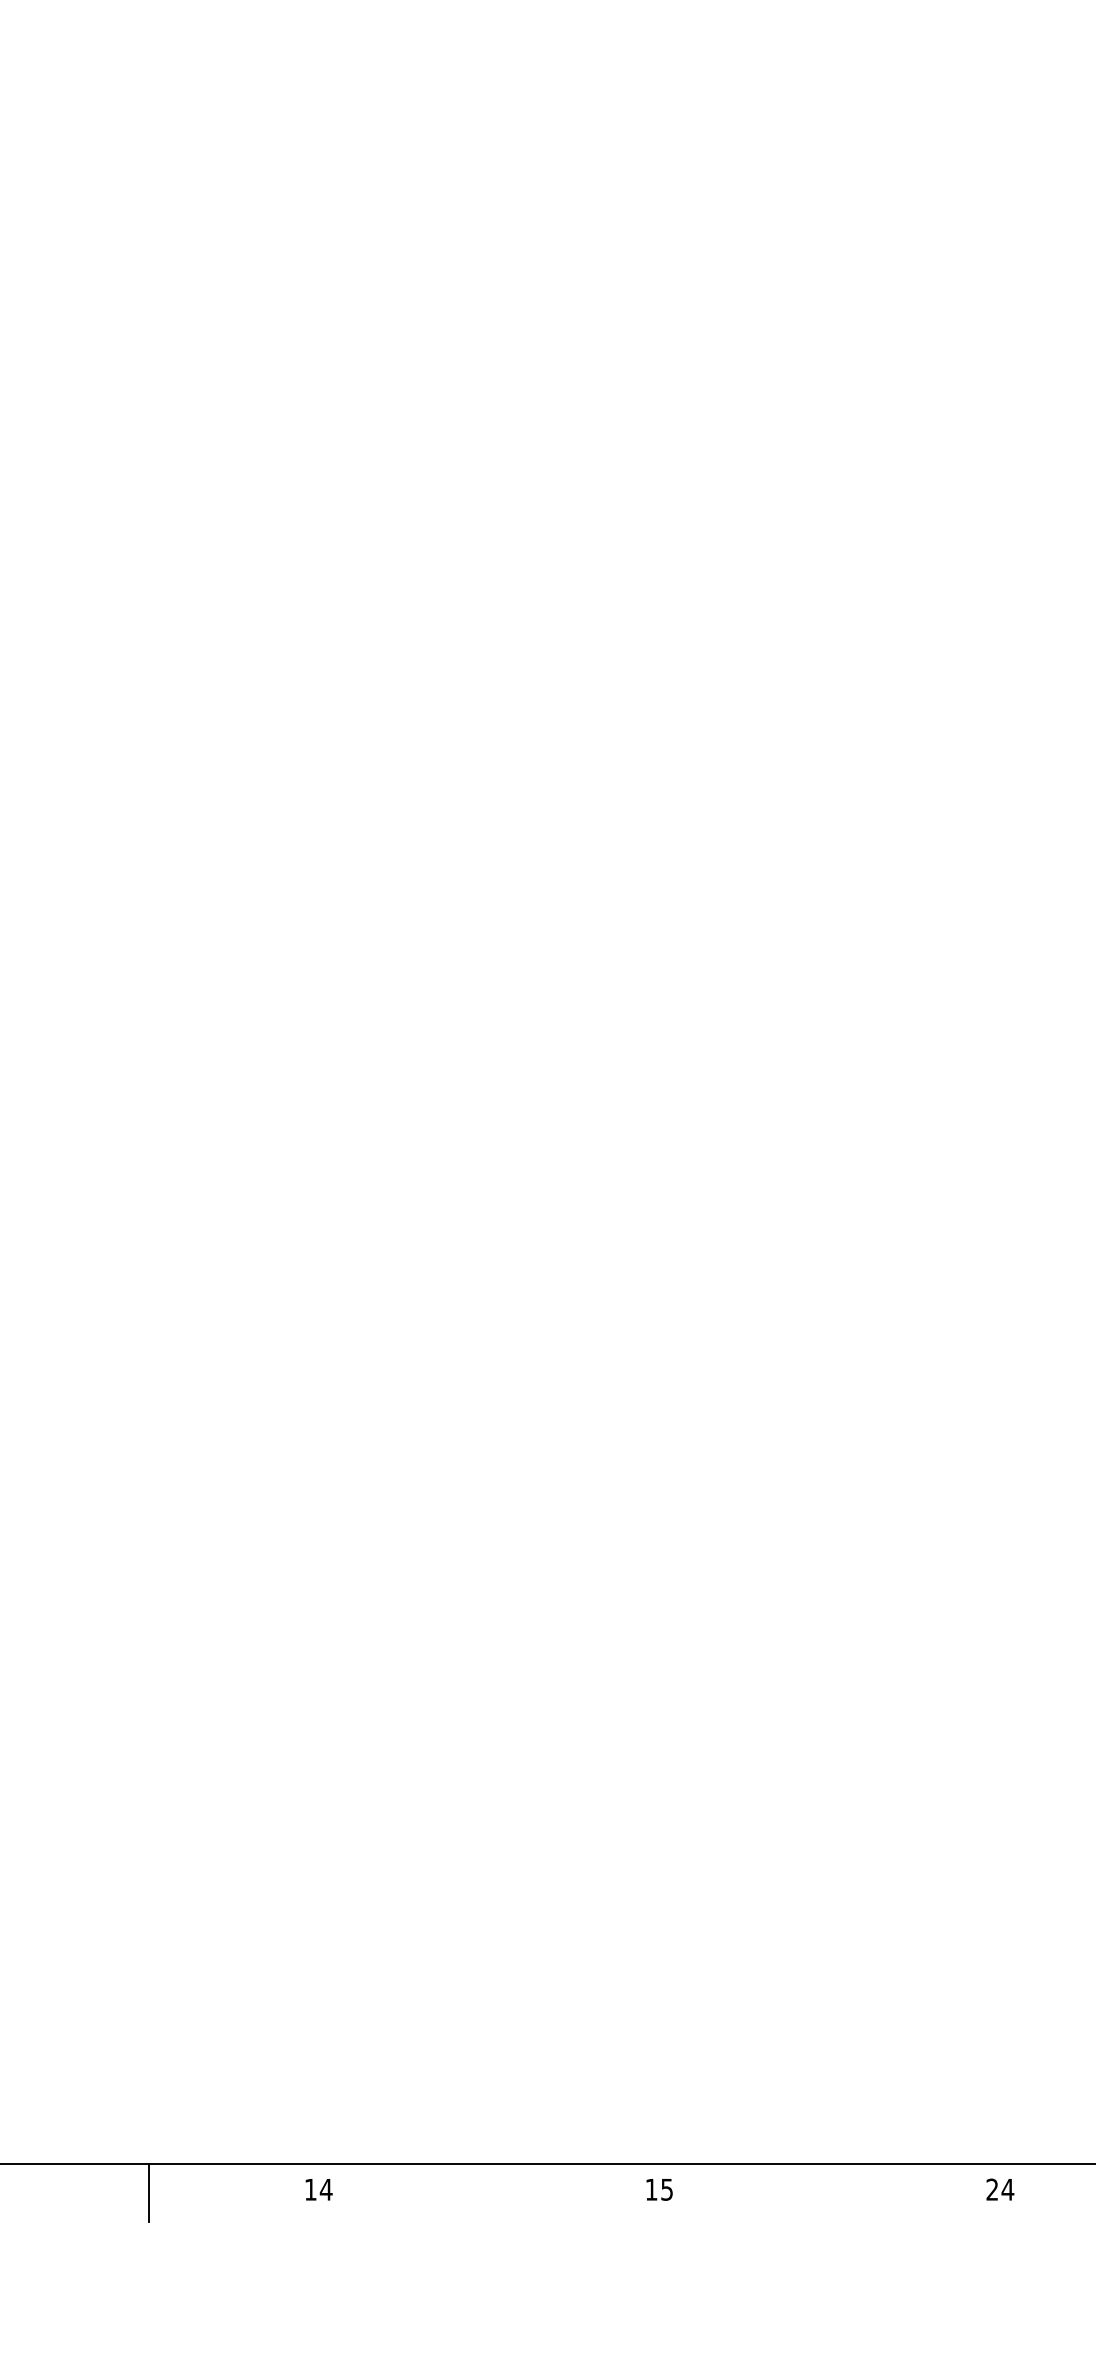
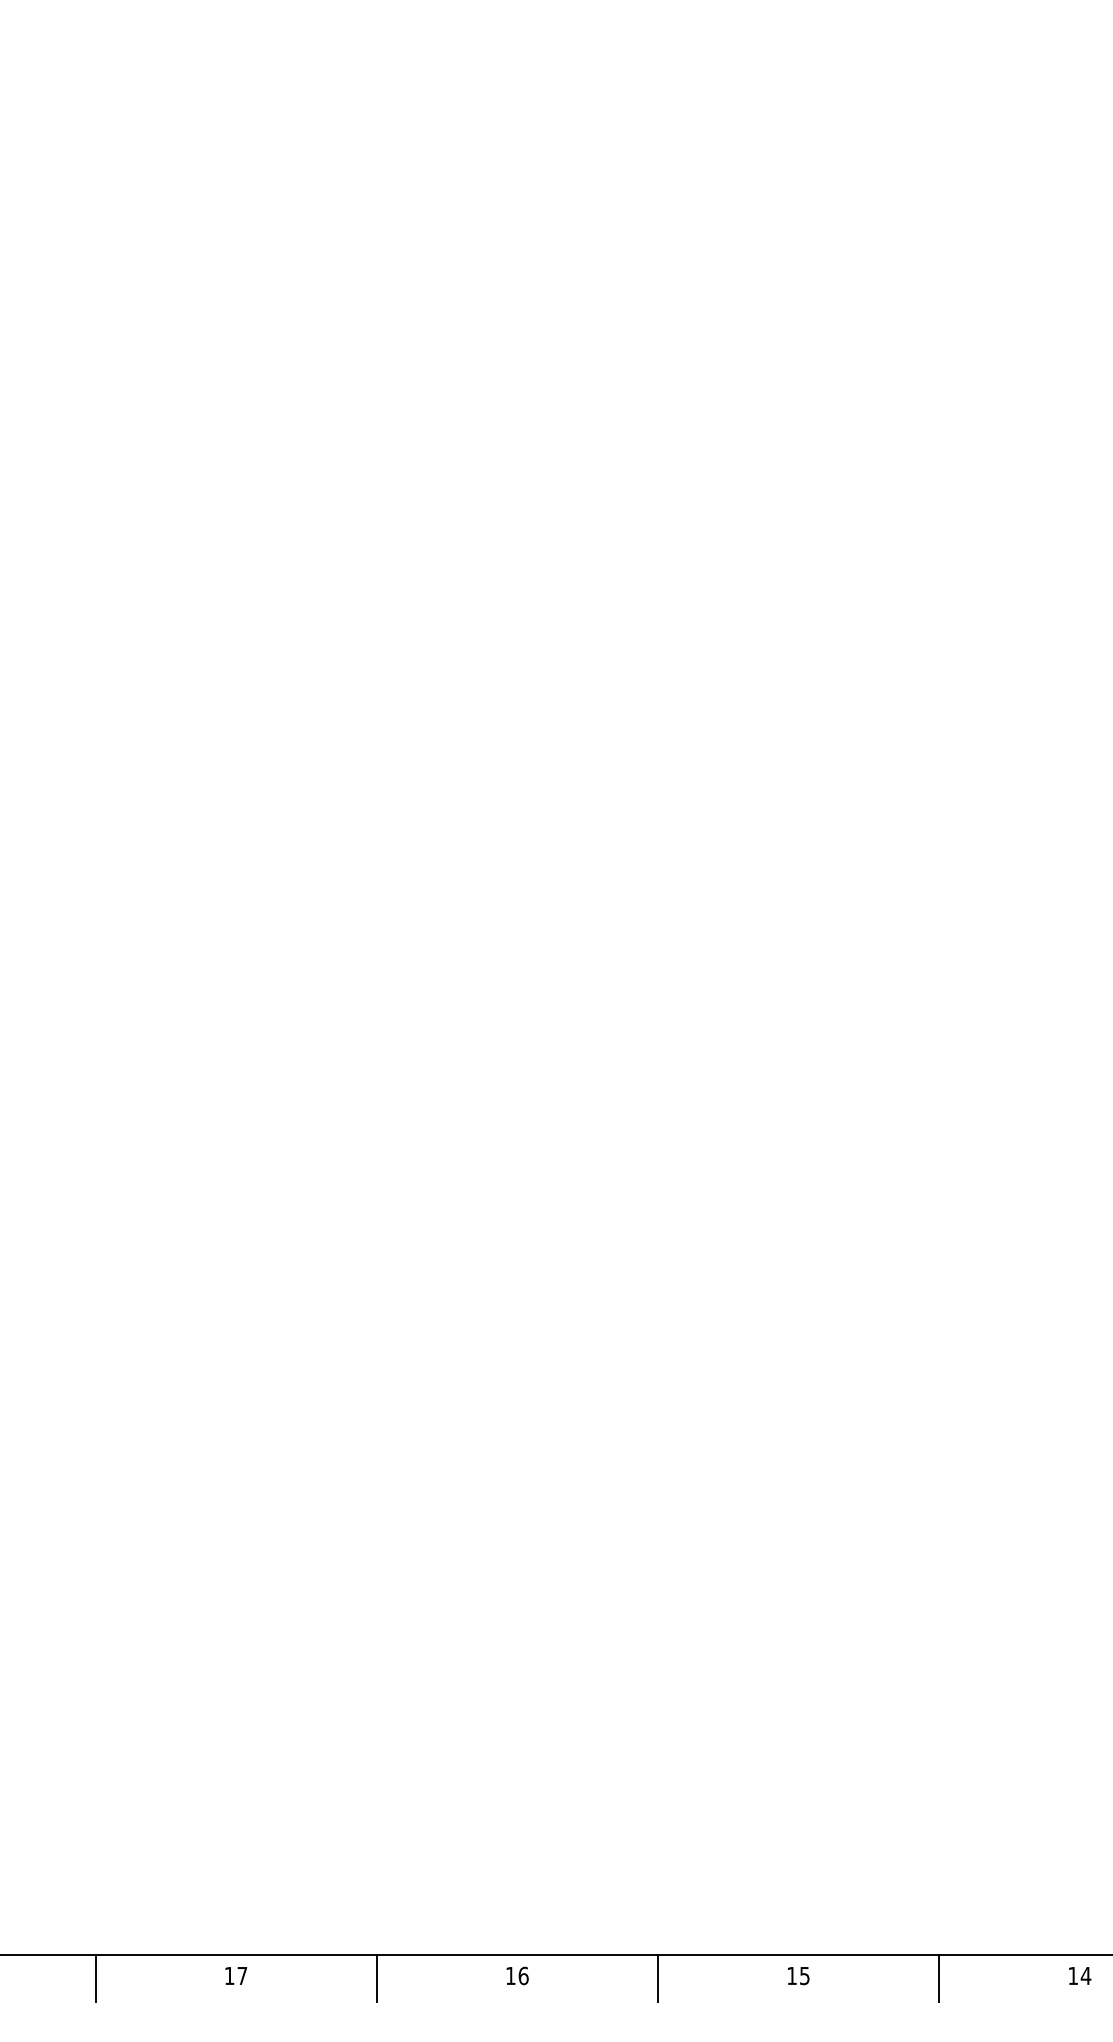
text: (326, 2189) -> (523, 1975), 14 -> 16
text: (991, 2189) -> (1072, 1975), 24 -> 14
line: (489, 2192) -> (658, 1978), added
line: (830, 2192) -> (939, 1978), added

